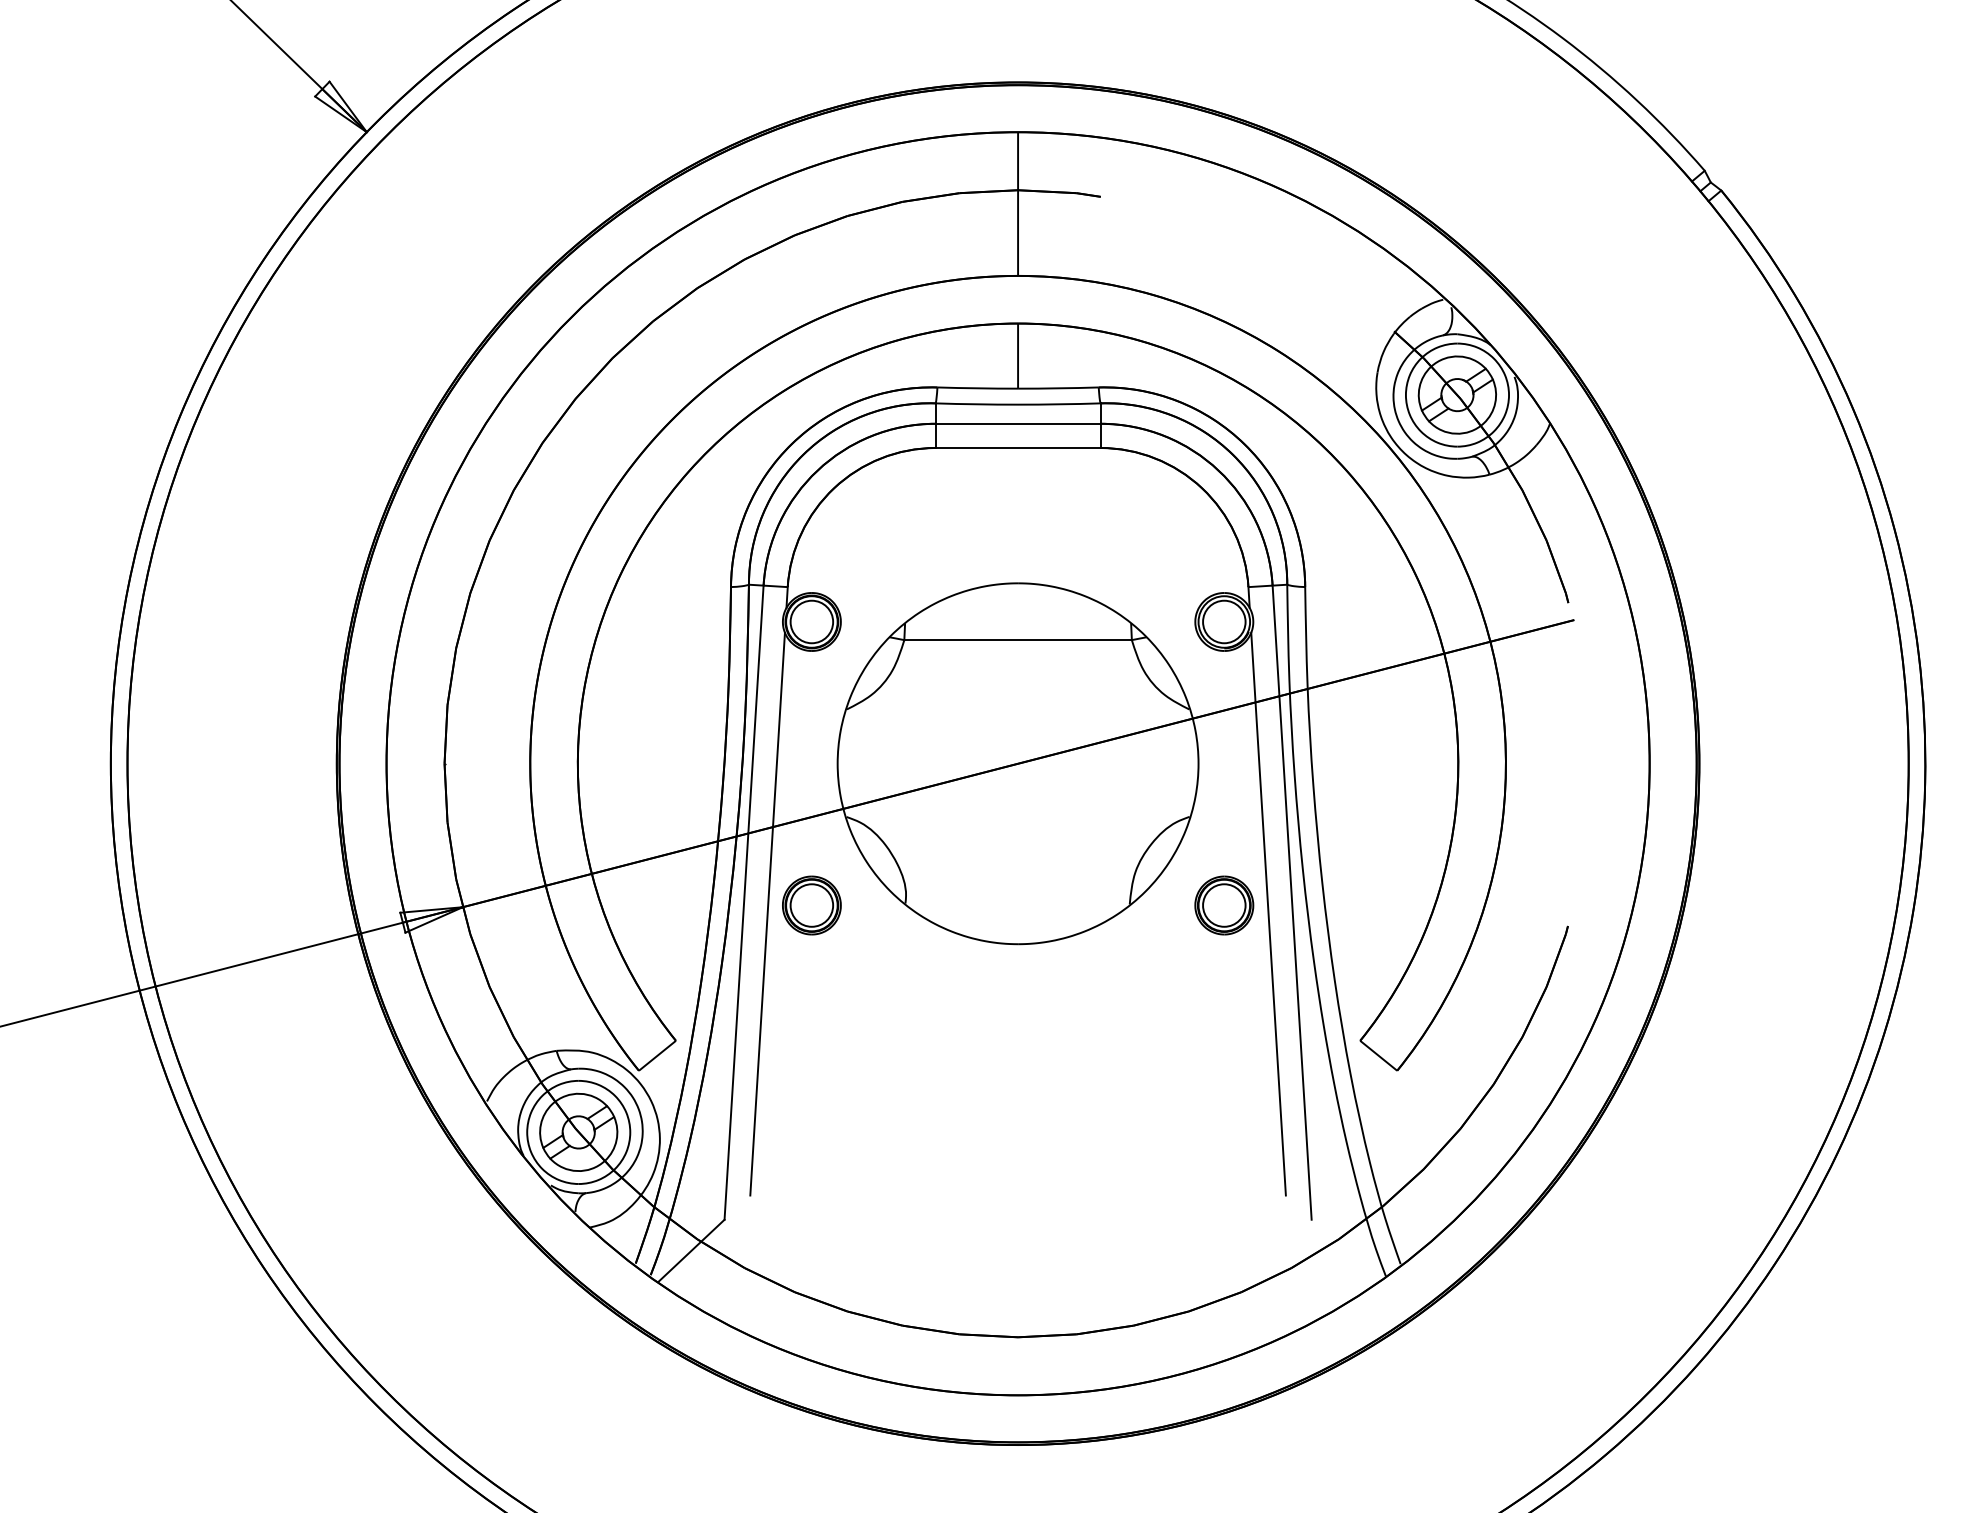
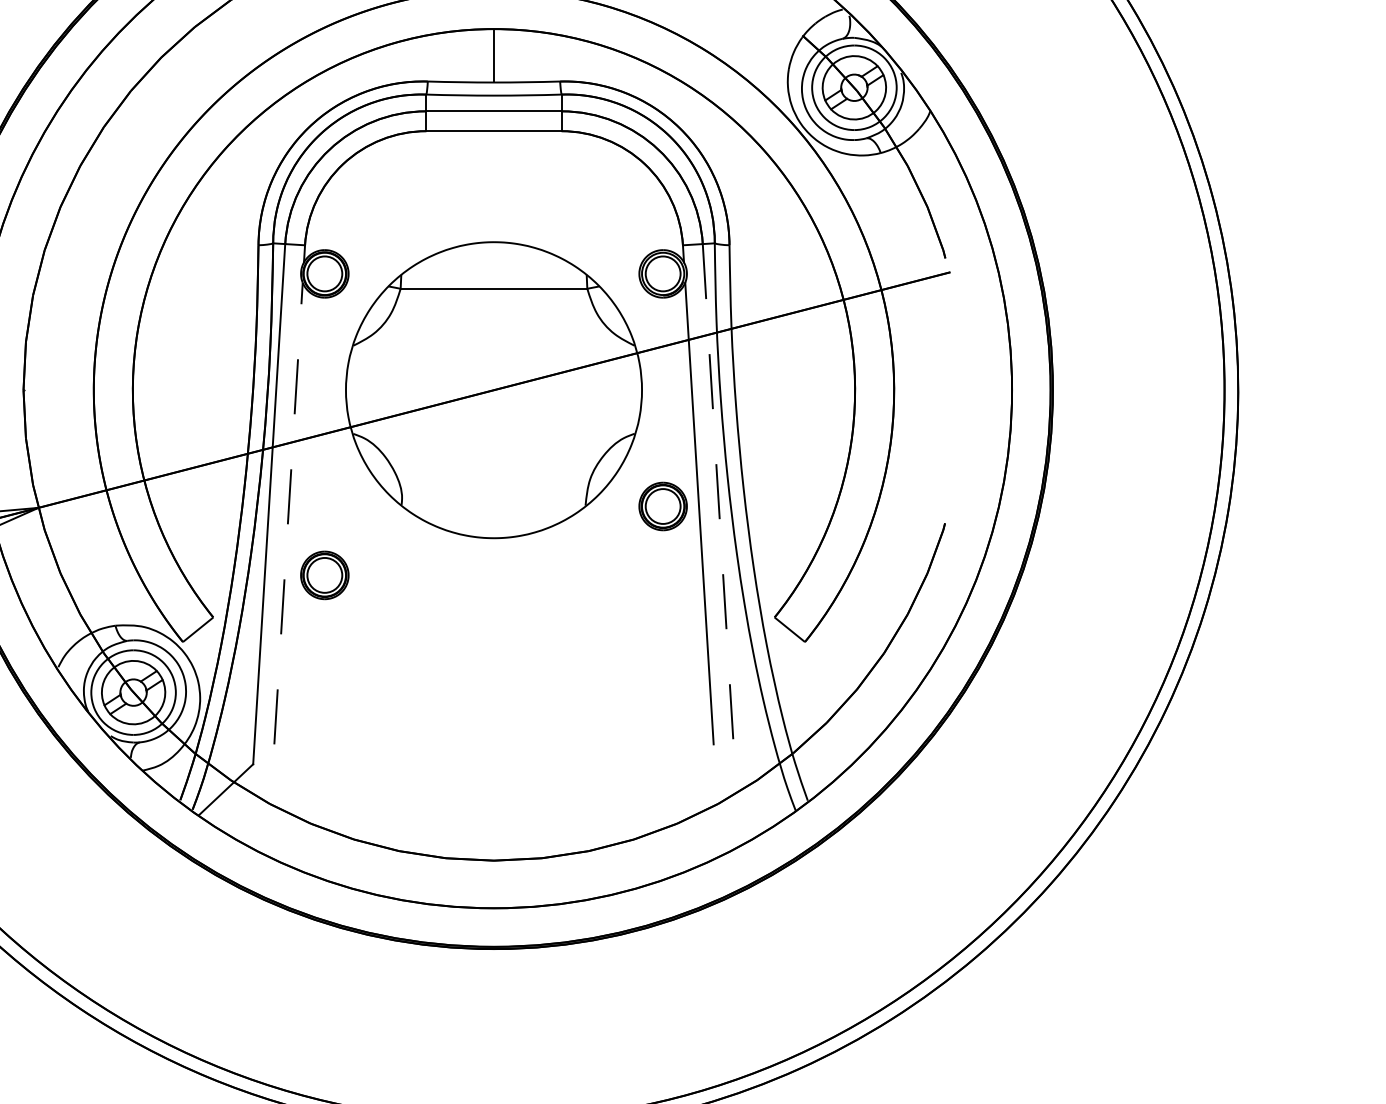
line: (1292, 902) -> (719, 504), solid -> dashed
part: (811, 905) -> (324, 575), moved
line: (767, 914) -> (288, 513), solid -> dashed

